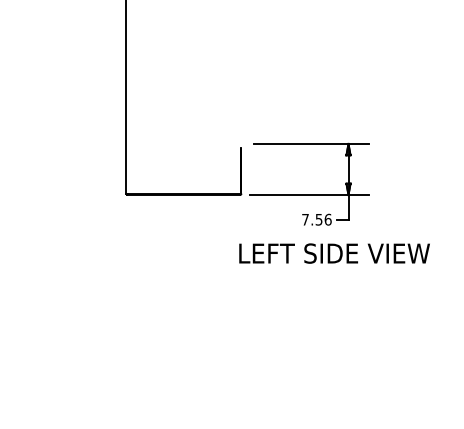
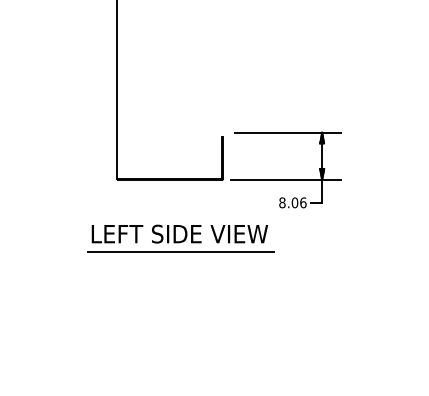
text: (312, 219) -> (288, 202), 7.56 -> 8.06
text: (334, 253) -> (179, 234), moved
line: (195, 273) -> (180, 252), added

